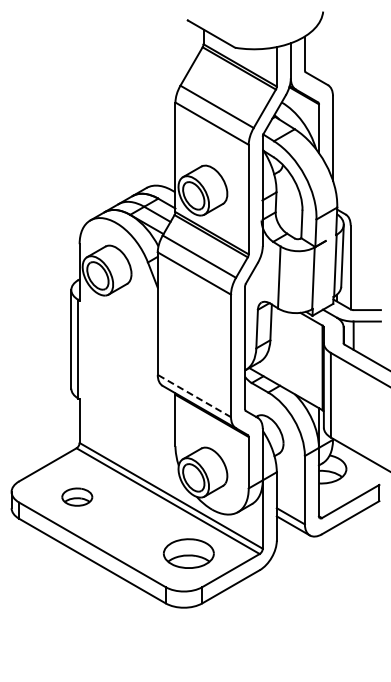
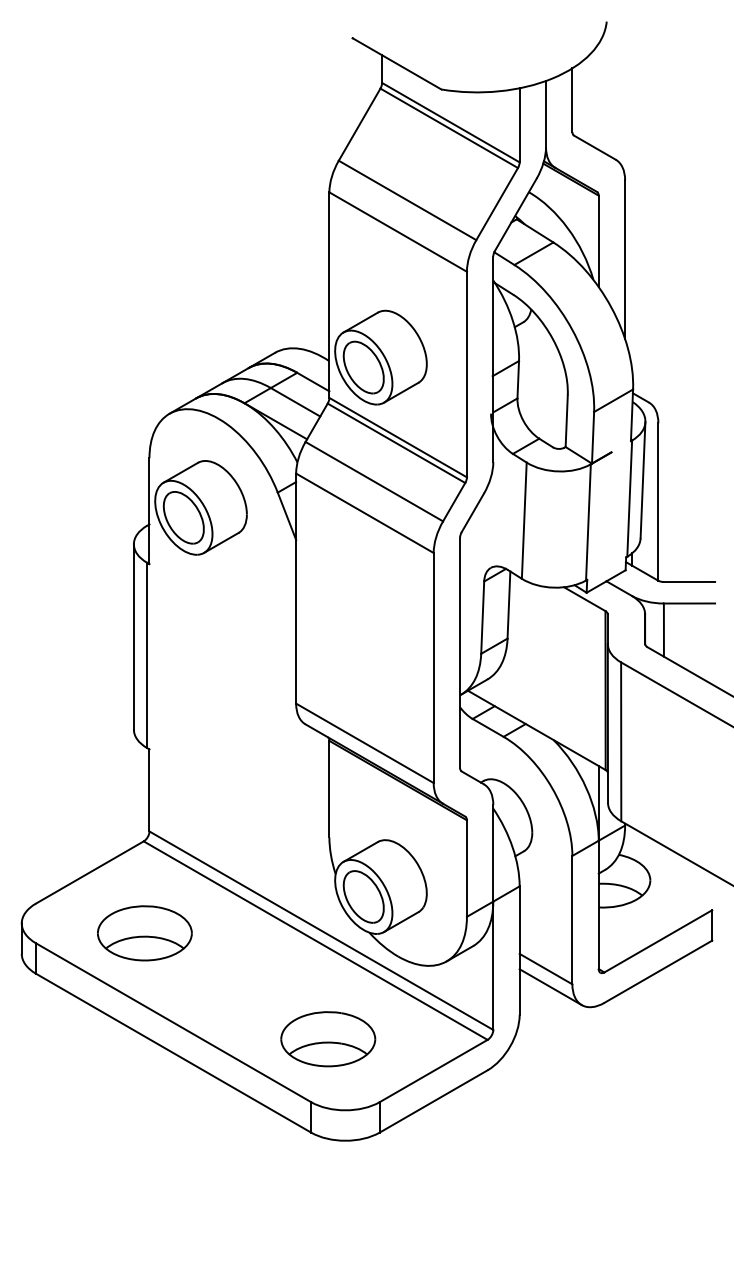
line: (193, 395) -> (363, 742), dashed -> solid
part: (77, 496) -> (145, 931), size x1.67
part: (188, 553) -> (327, 1038), moved

